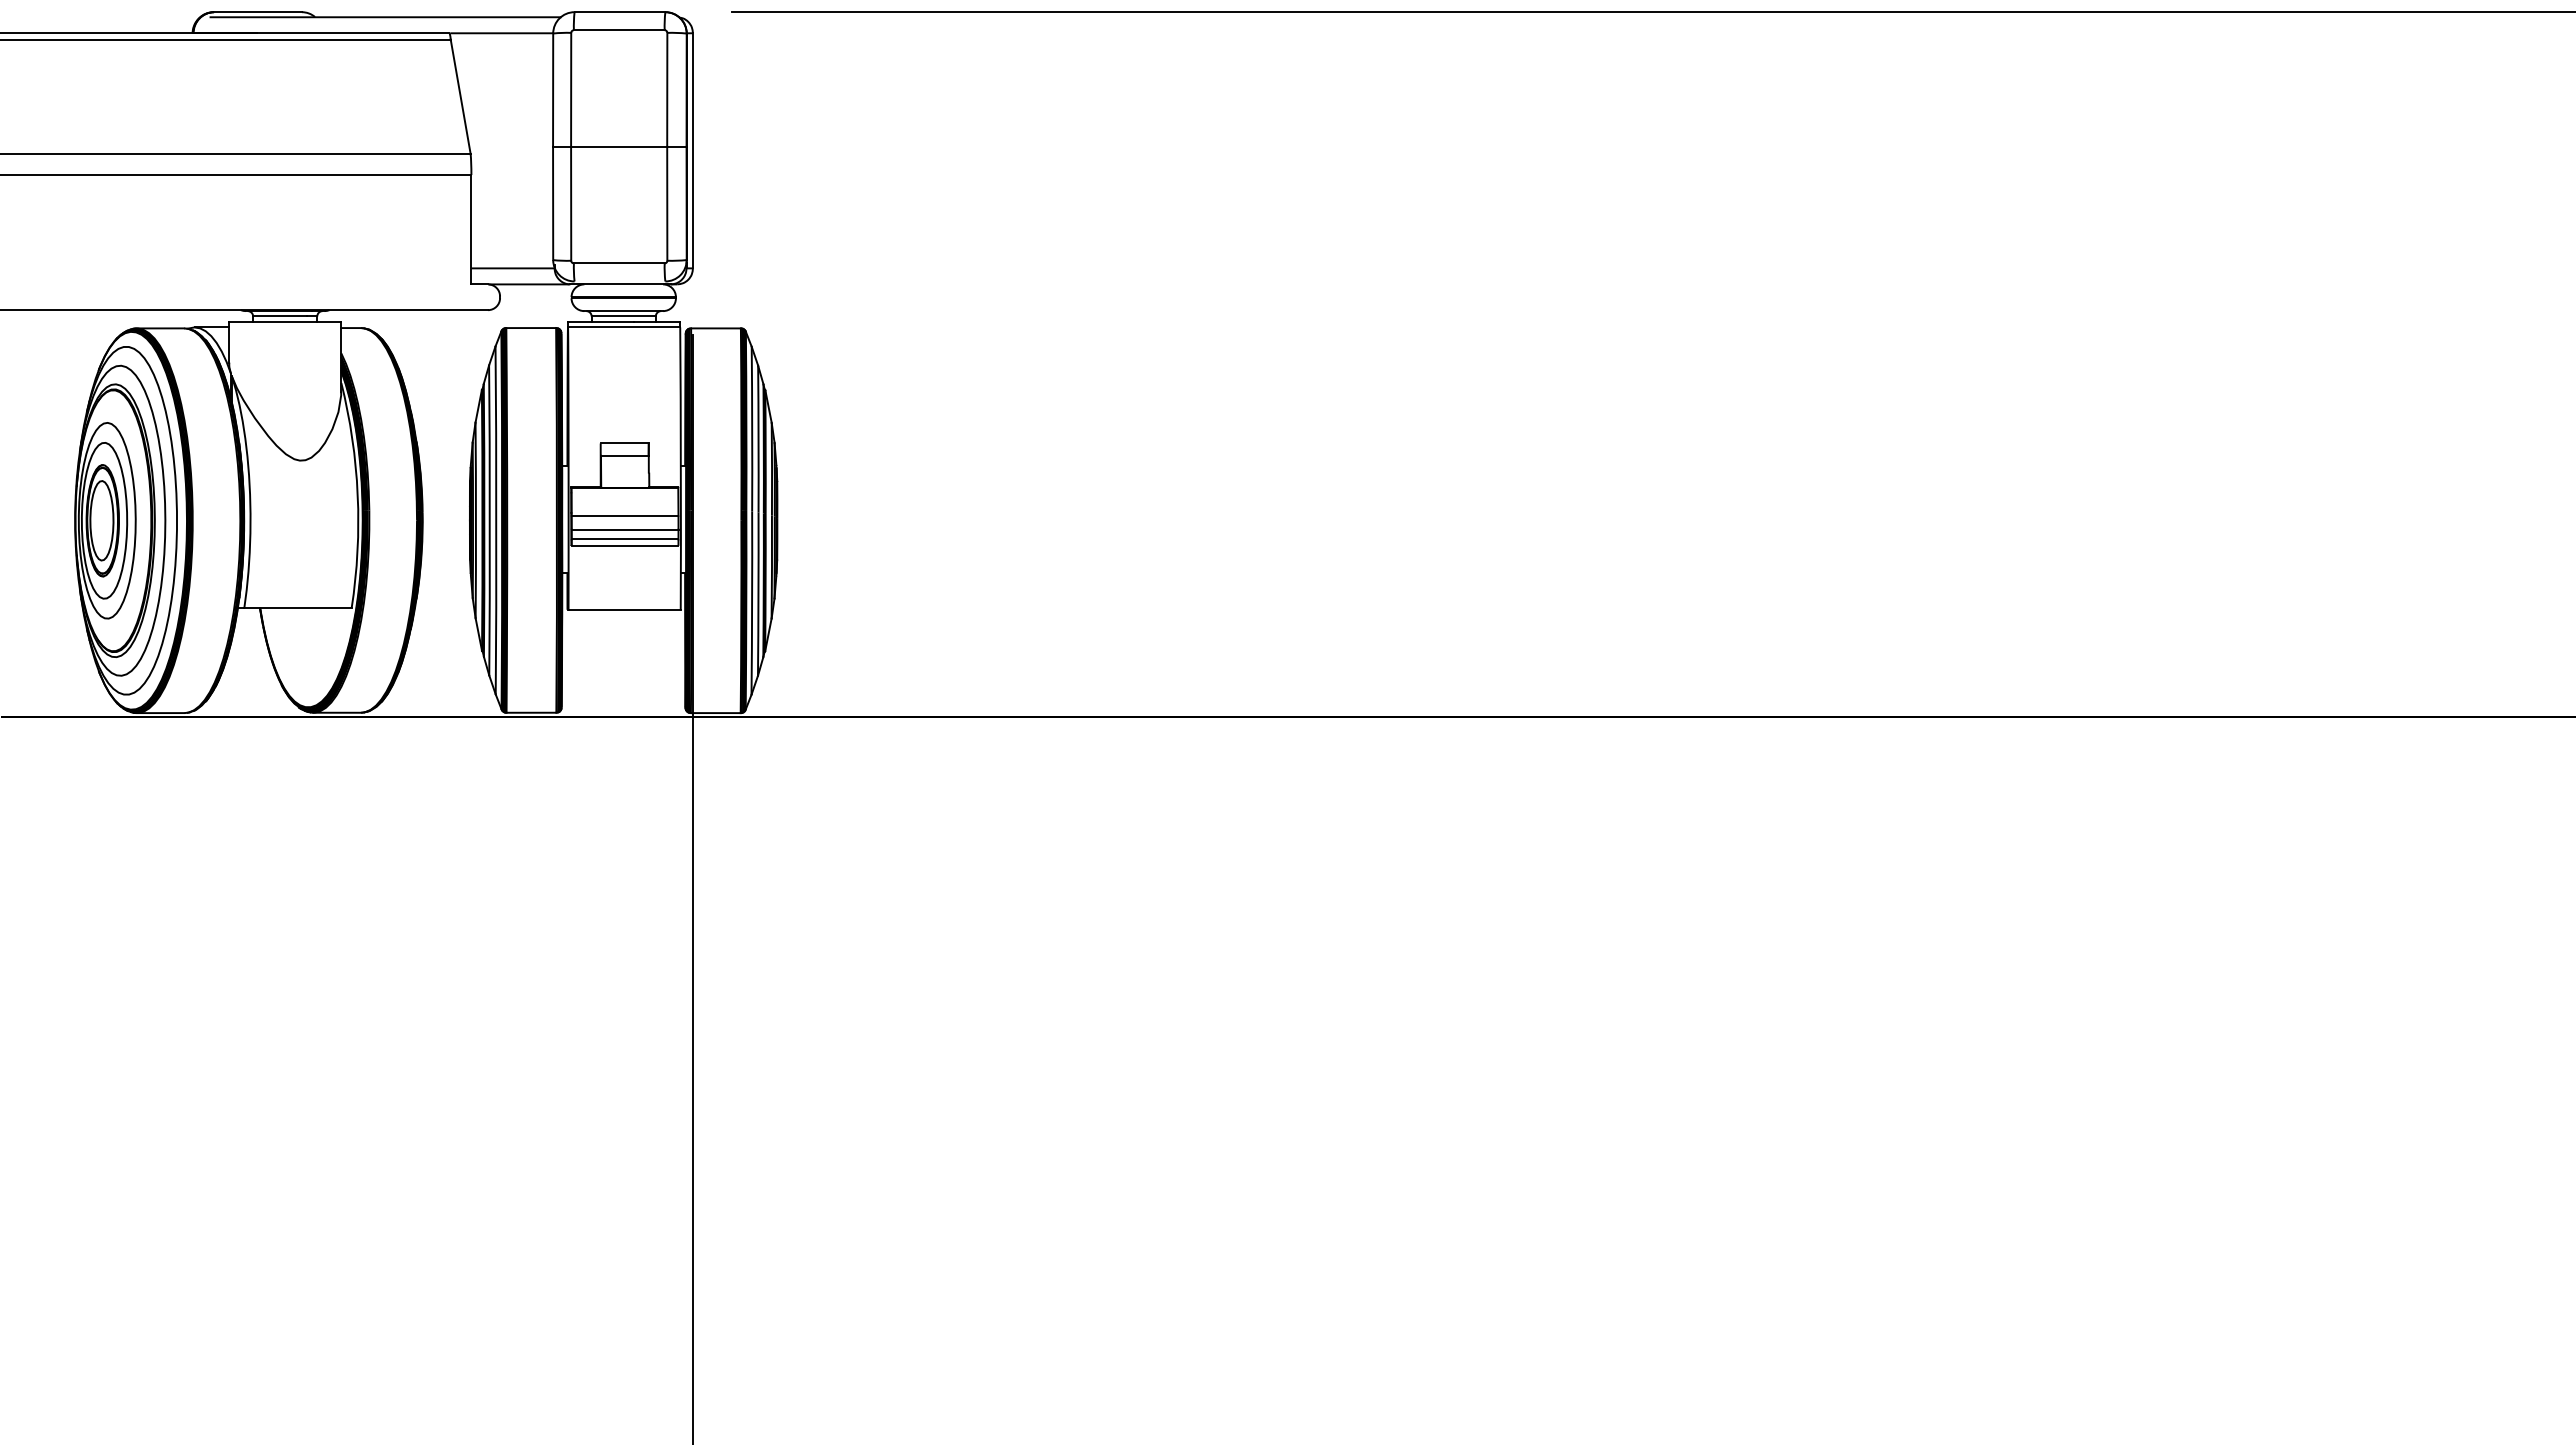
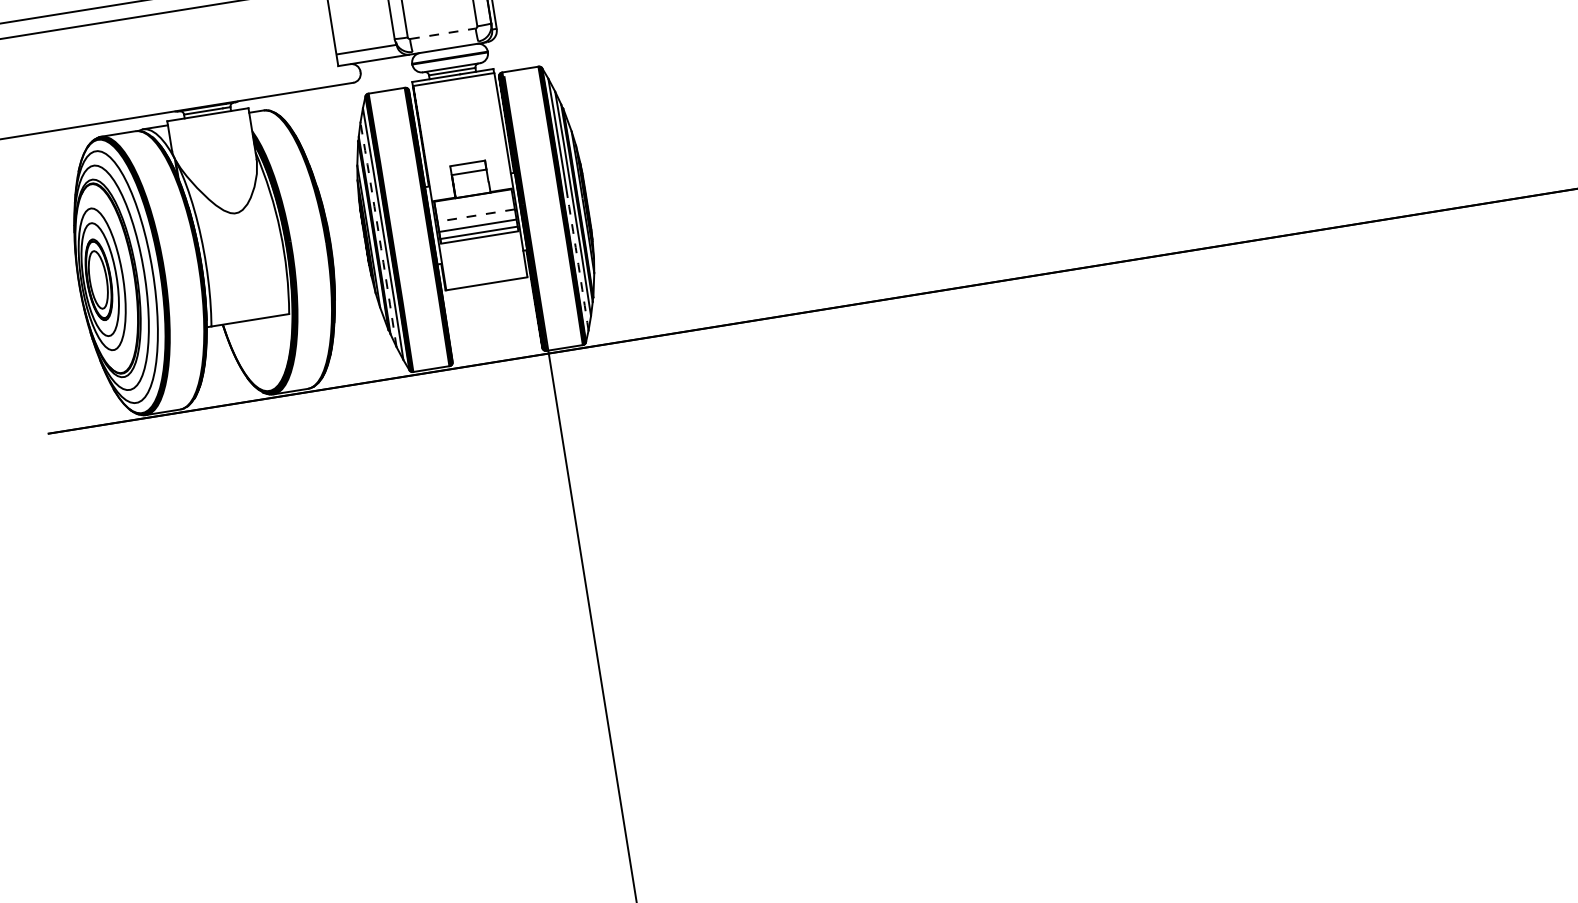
line: (619, 263) -> (443, 33), solid -> dashed
line: (624, 515) -> (475, 215), solid -> dashed
arc: (489, 520) -> (378, 234), solid -> dashed
arc: (752, 603) -> (578, 264), solid -> dashed

